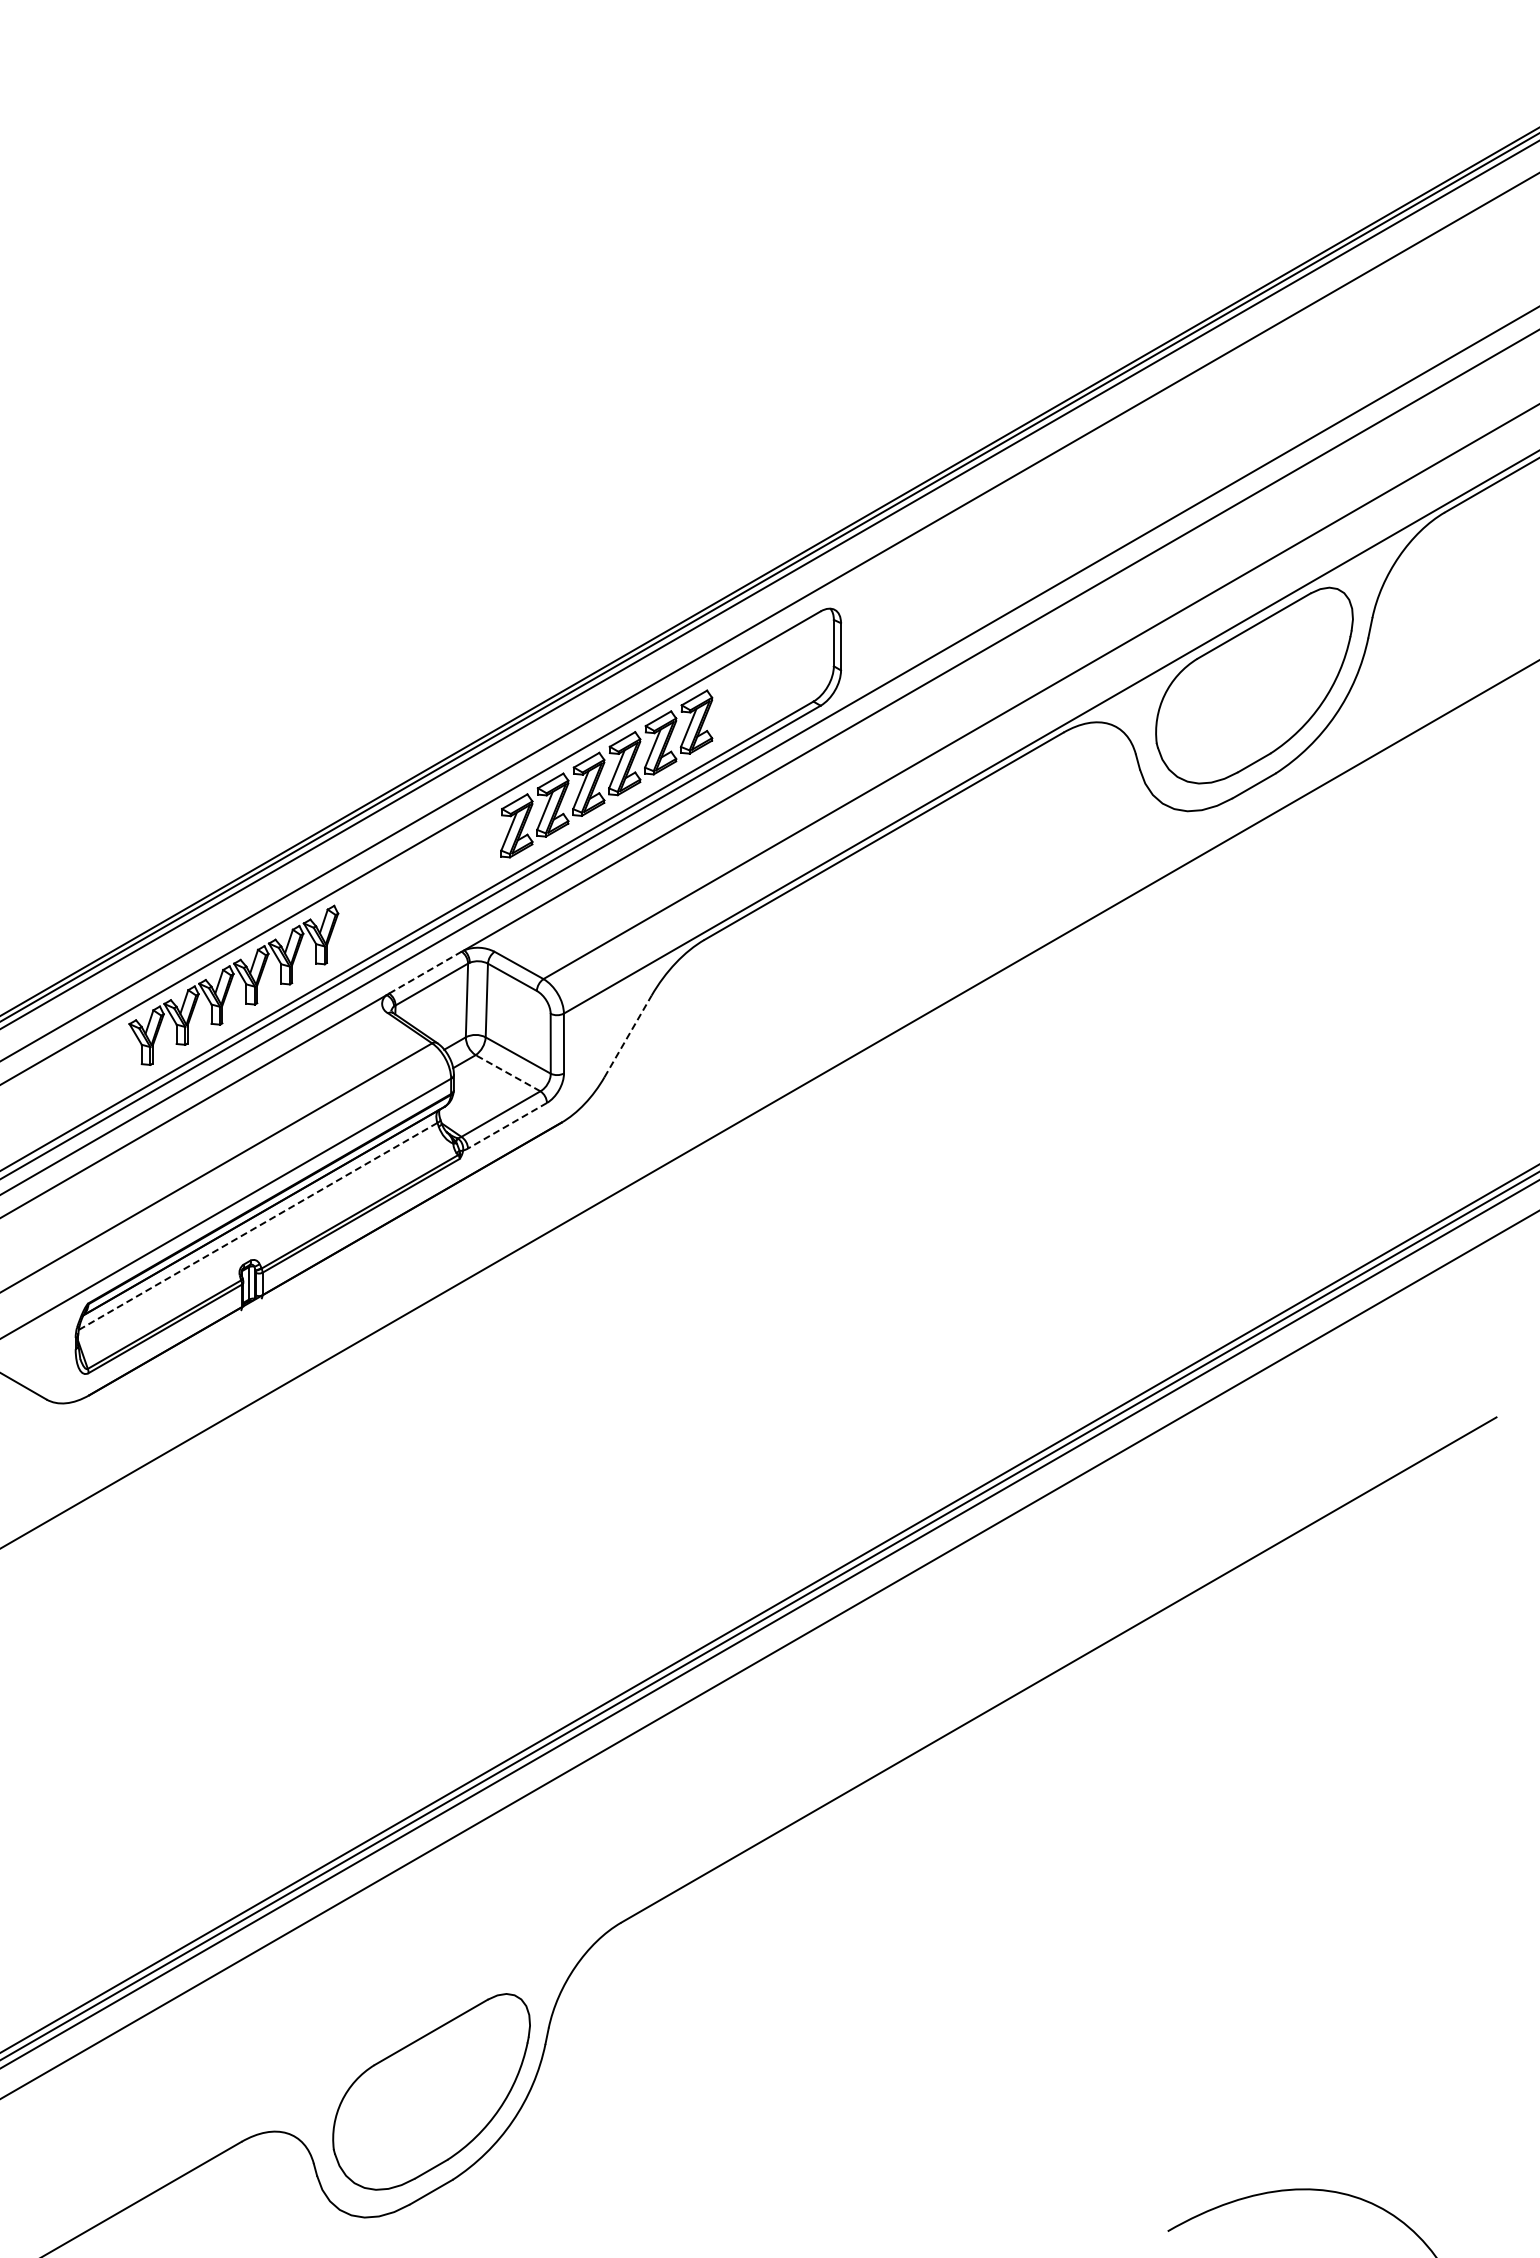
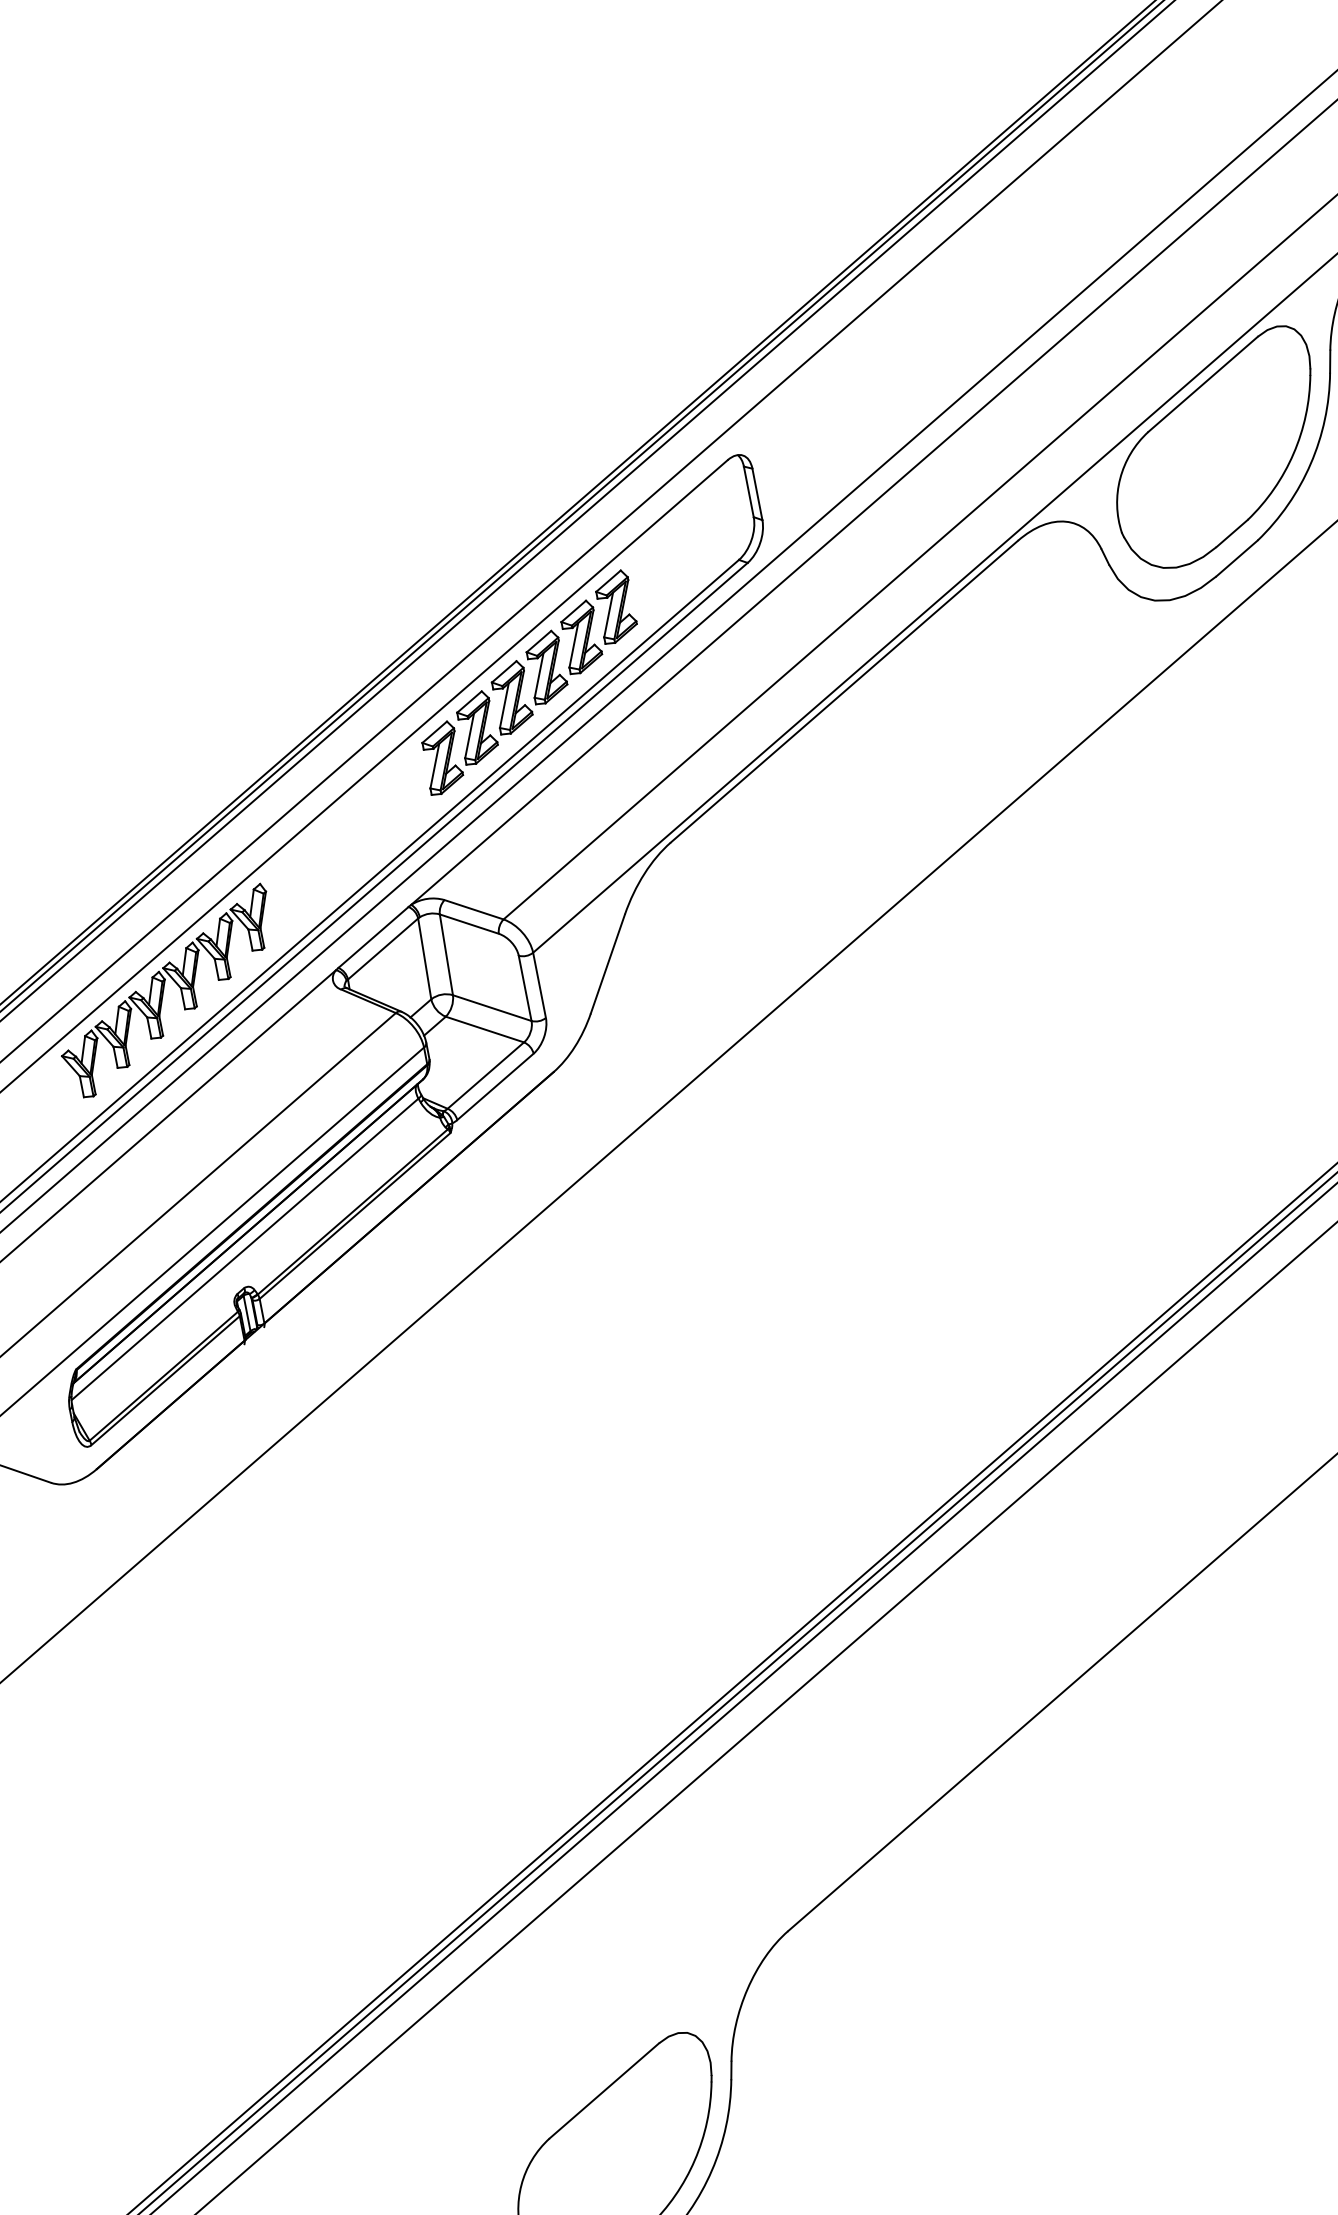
line: (425, 972) -> (373, 937), dashed -> solid
line: (628, 1036) -> (608, 964), dashed -> solid
line: (507, 1073) -> (484, 1029), dashed -> solid
line: (507, 1125) -> (495, 1086), dashed -> solid
line: (258, 1226) -> (245, 1249), dashed -> solid

